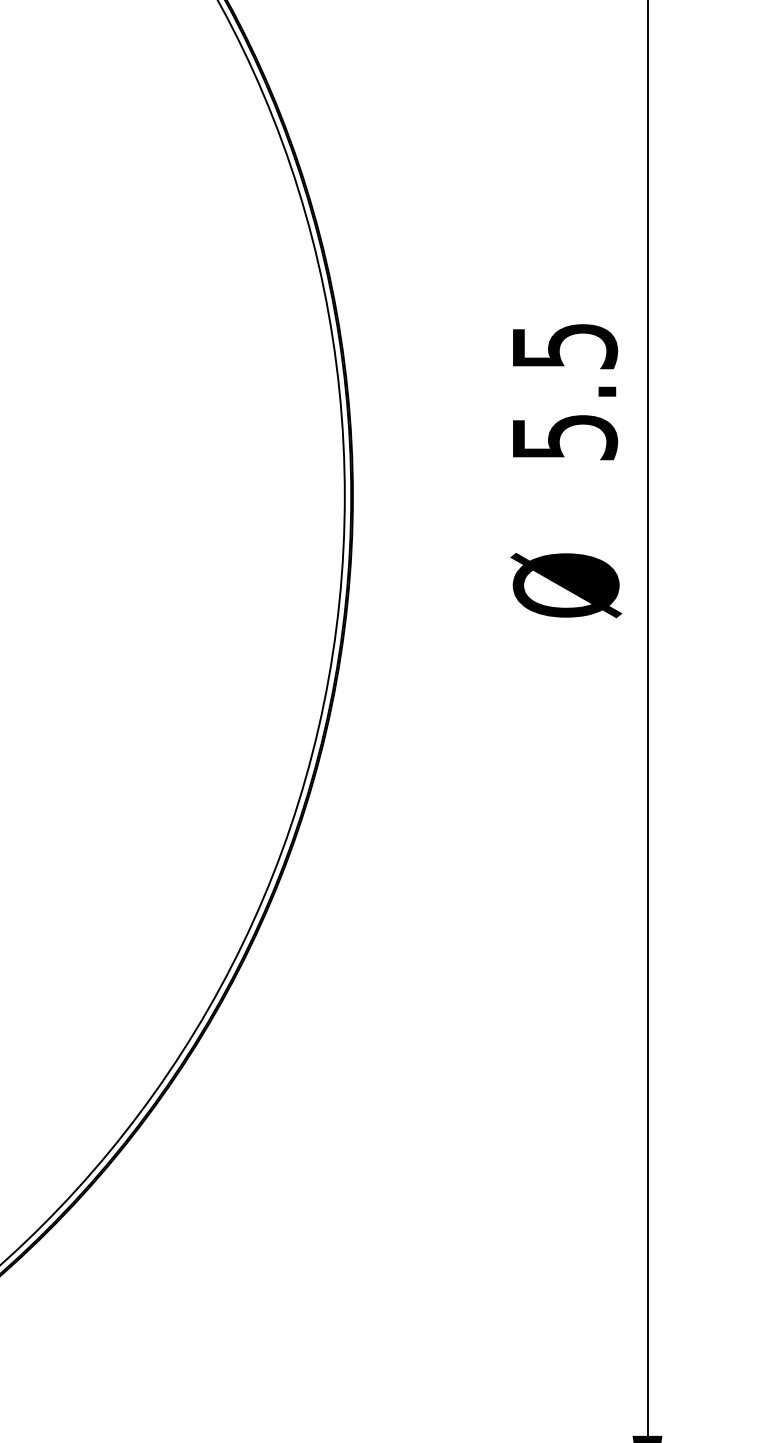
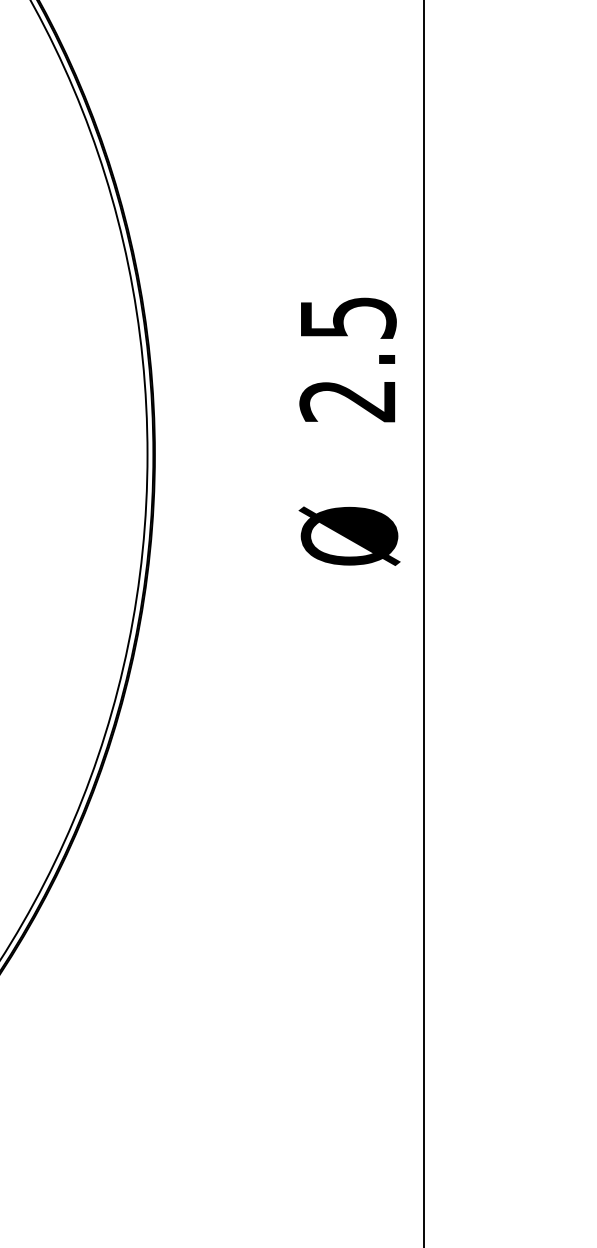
text: (564, 437) -> (347, 401), 5.5 -> 2.5

